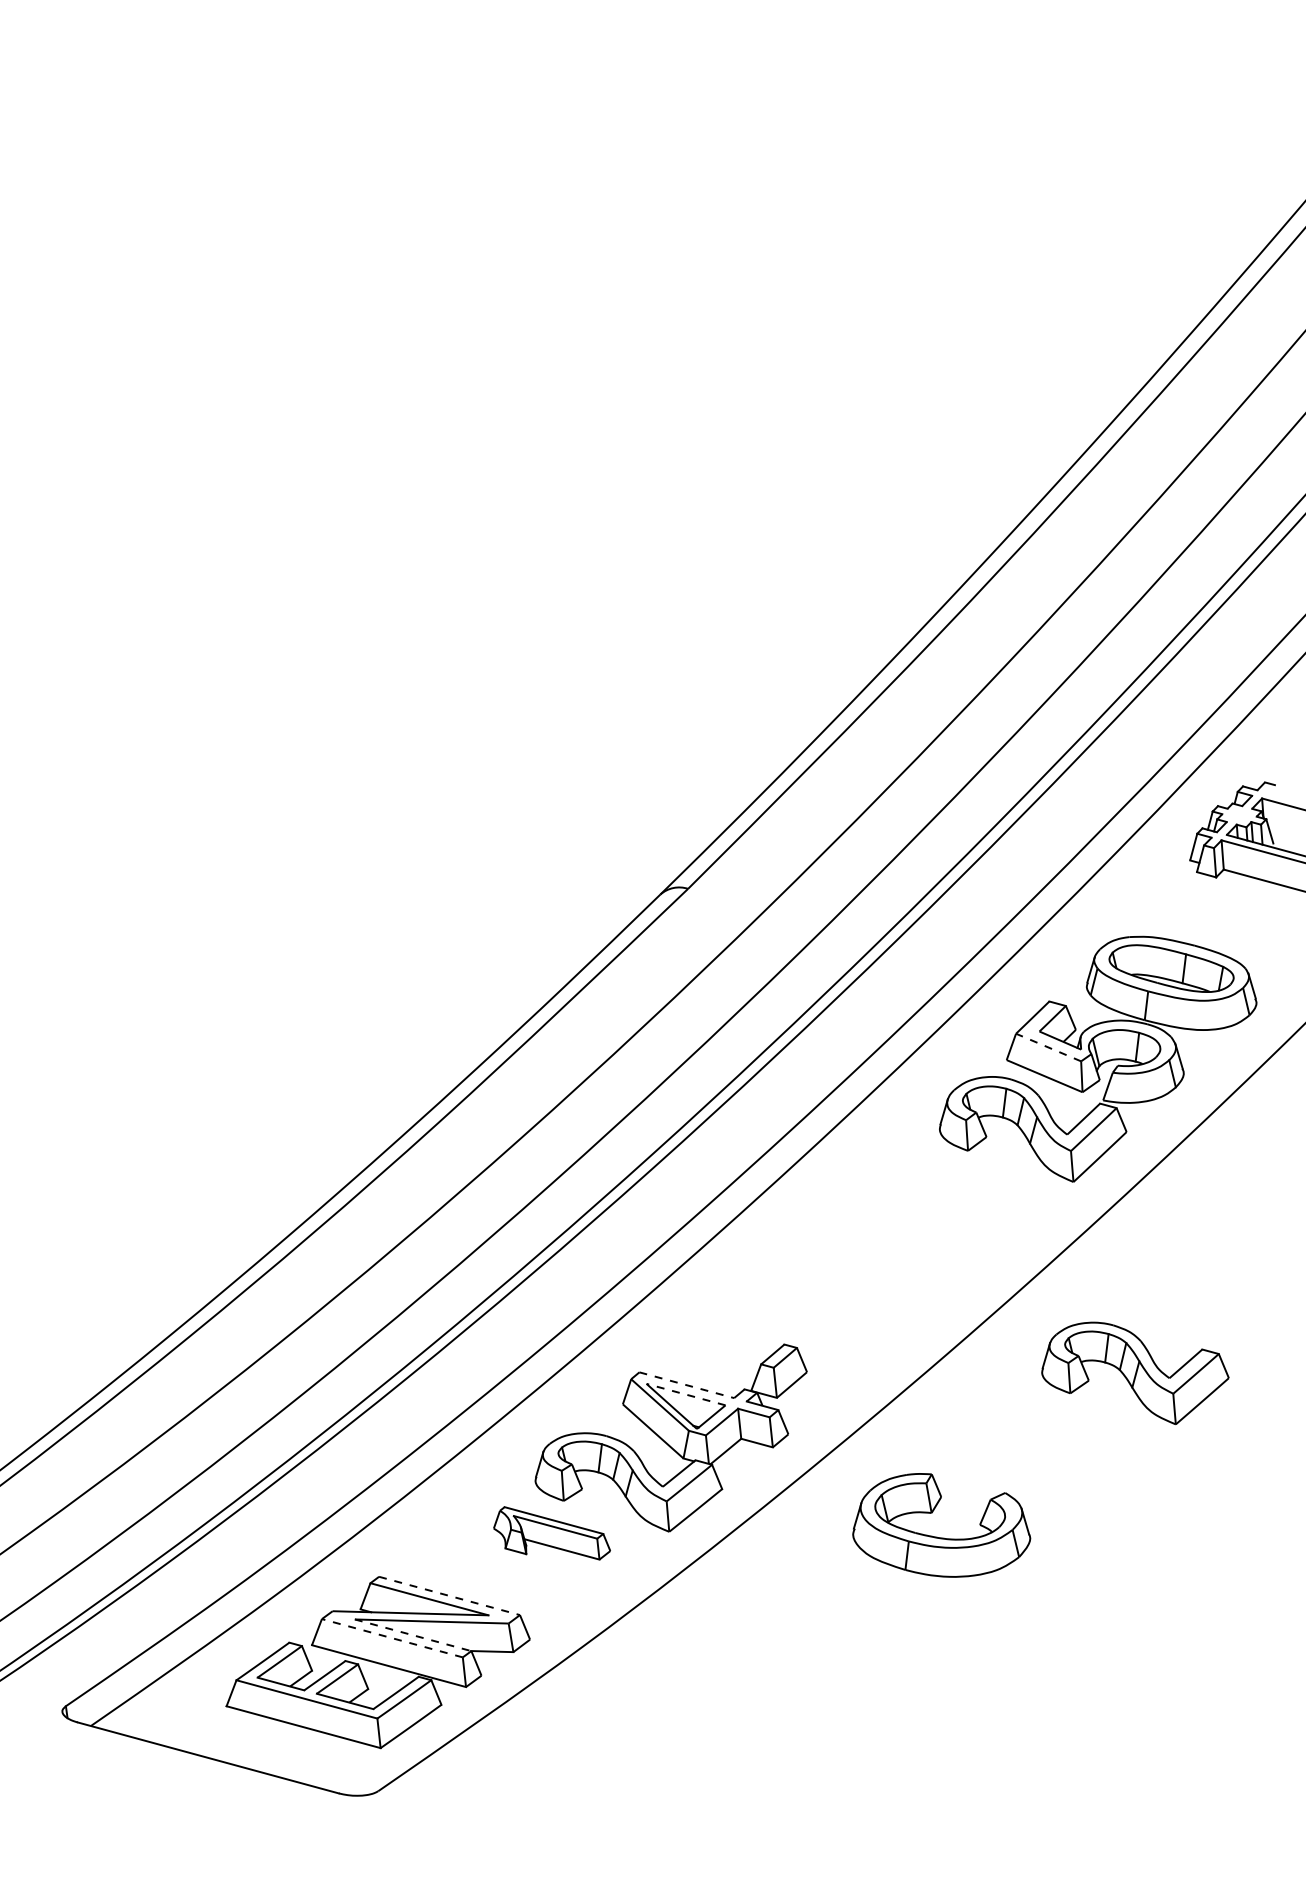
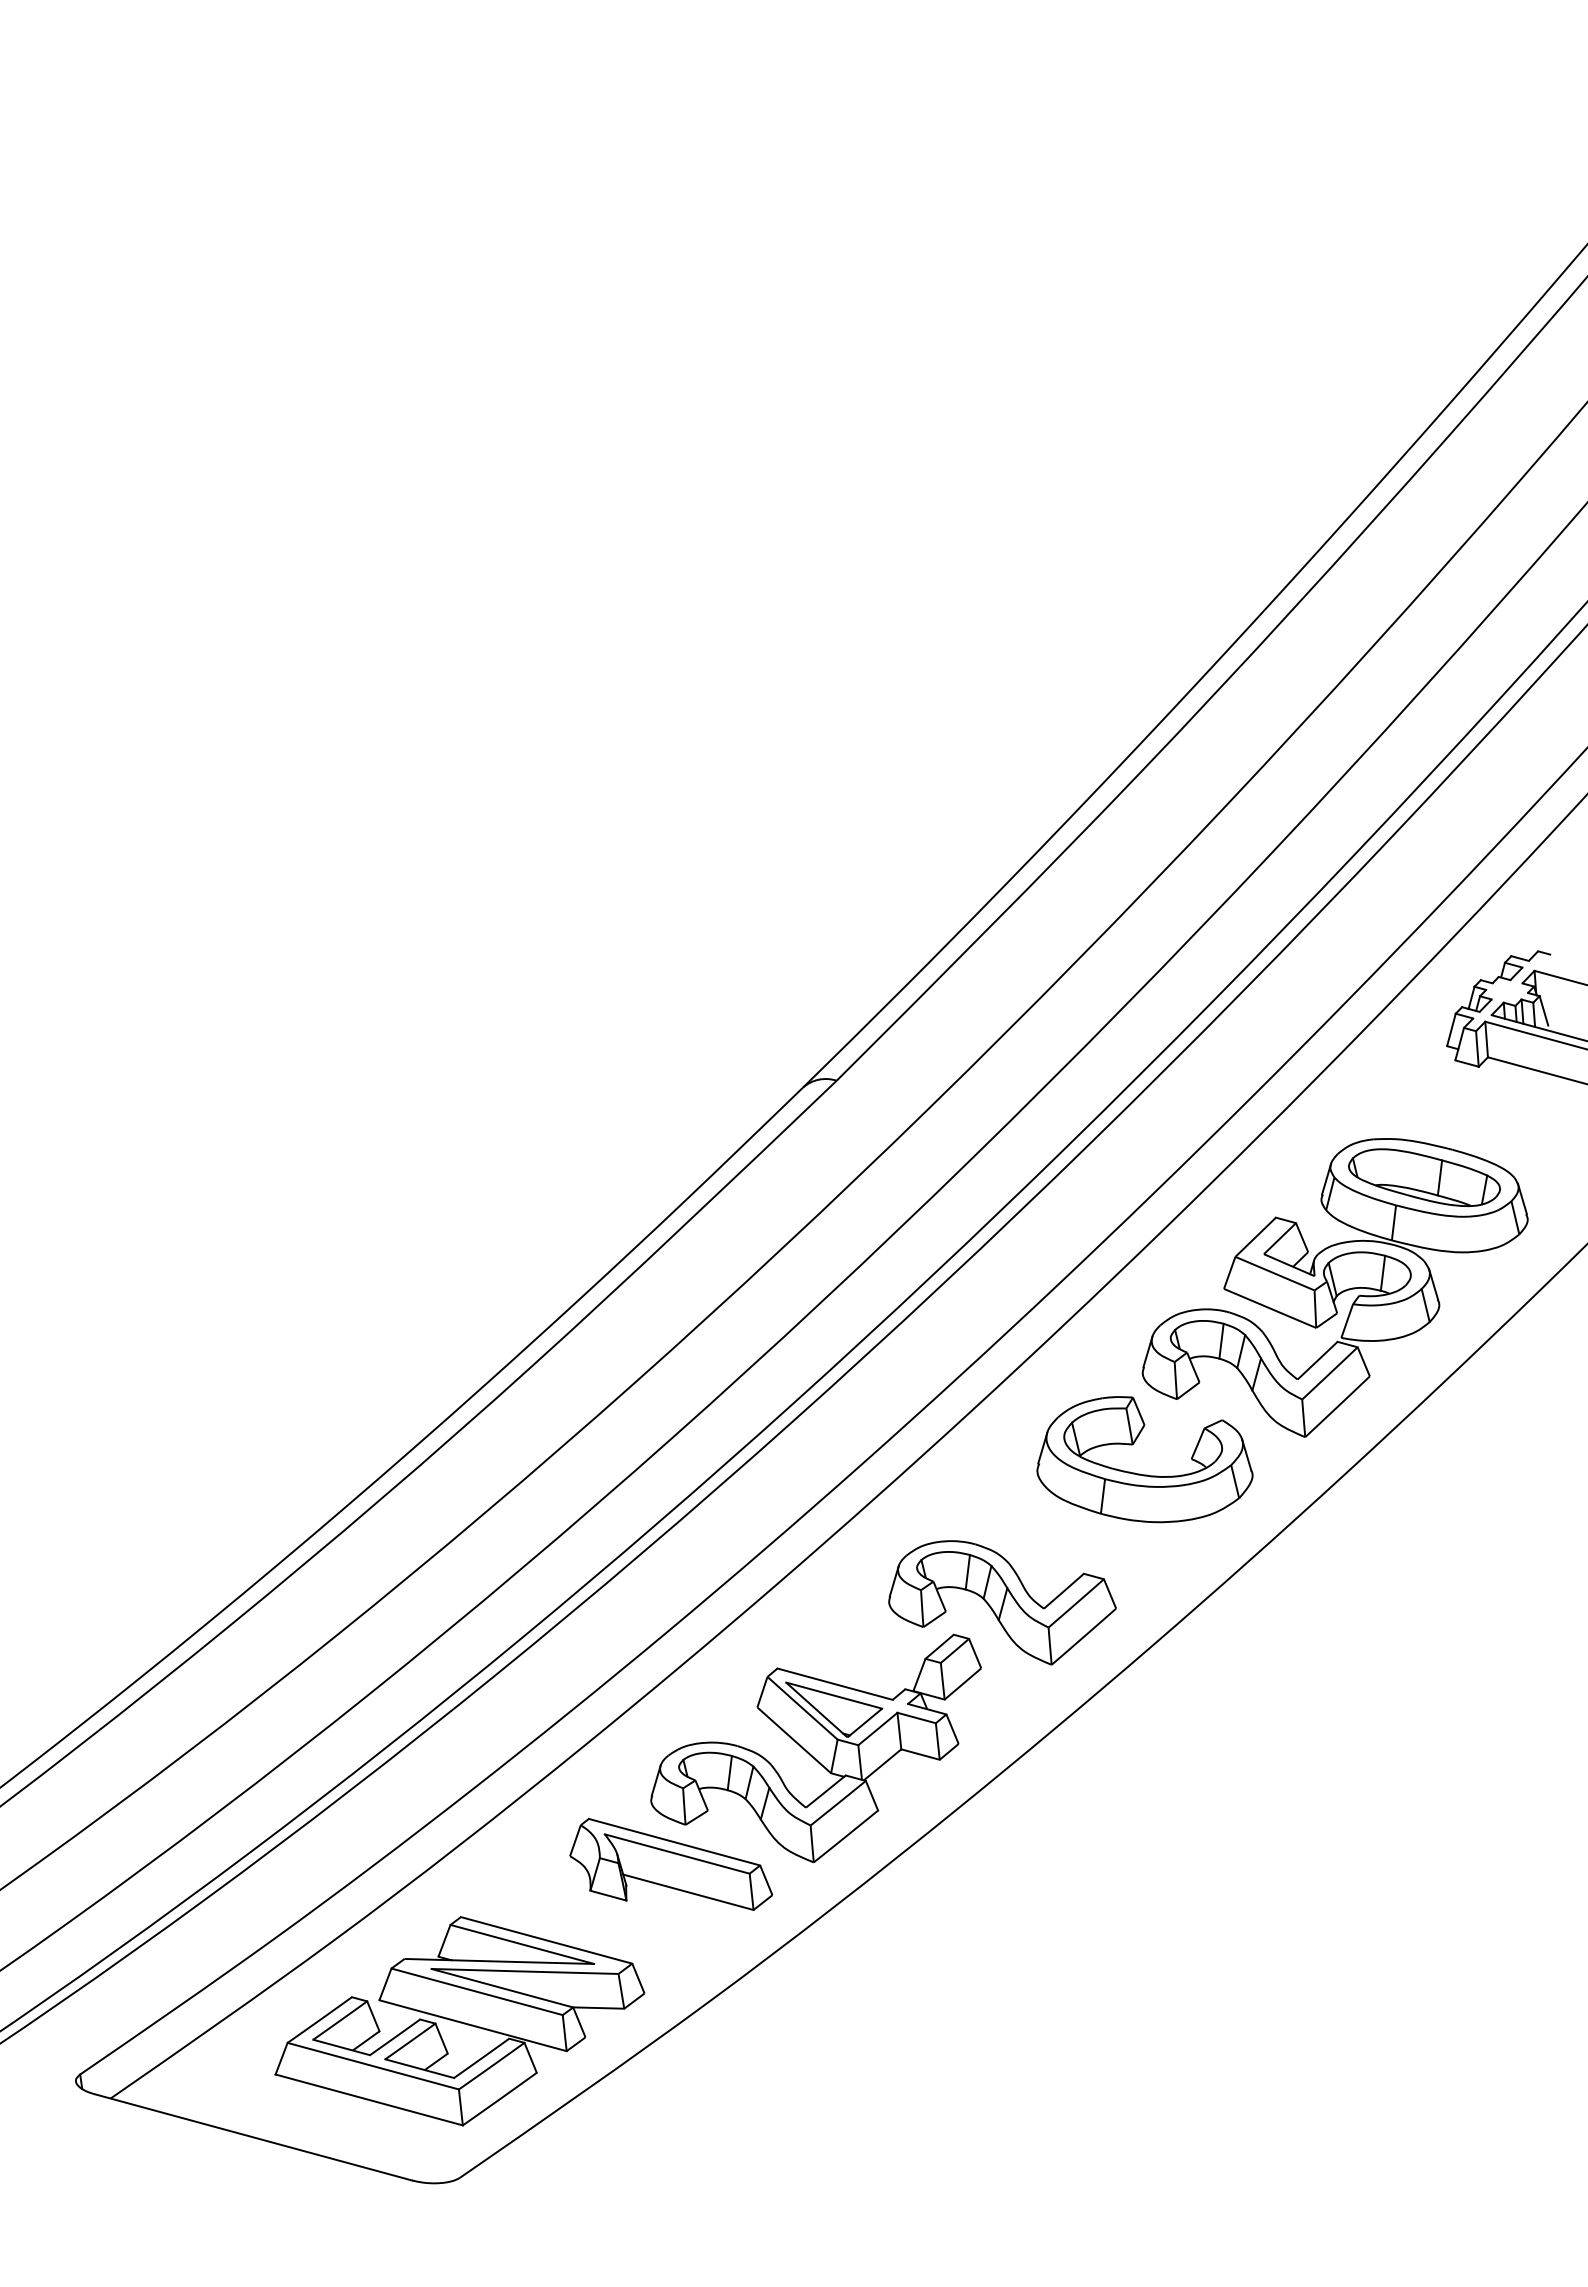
line: (1049, 1047) -> (1275, 1273), dashed -> solid
part: (1135, 1373) -> (1002, 1602), moved
line: (687, 1385) -> (835, 1684), dashed -> solid
line: (686, 1394) -> (834, 1695), dashed -> solid
part: (552, 1532) -> (671, 1863), size x1.43
part: (937, 1536) -> (1140, 1473), moved
line: (449, 1596) -> (546, 1940), dashed -> solid
line: (413, 1635) -> (502, 1988), dashed -> solid
line: (392, 1637) -> (477, 1991), dashed -> solid

